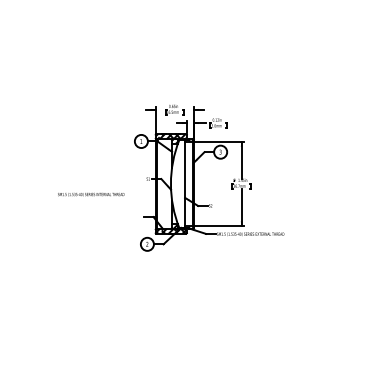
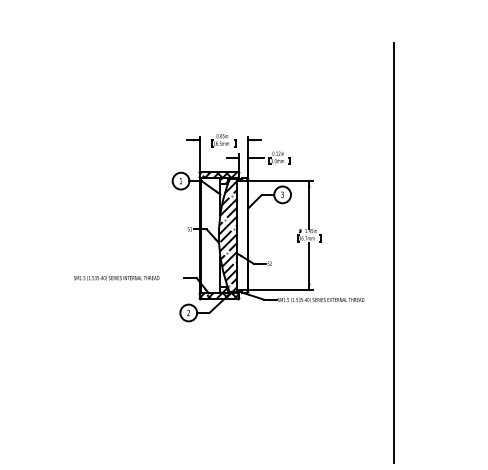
hatch: (177, 183) -> (227, 235), added
text: (91, 194) -> (116, 278), moved
line: (307, 197) -> (394, 252), added

